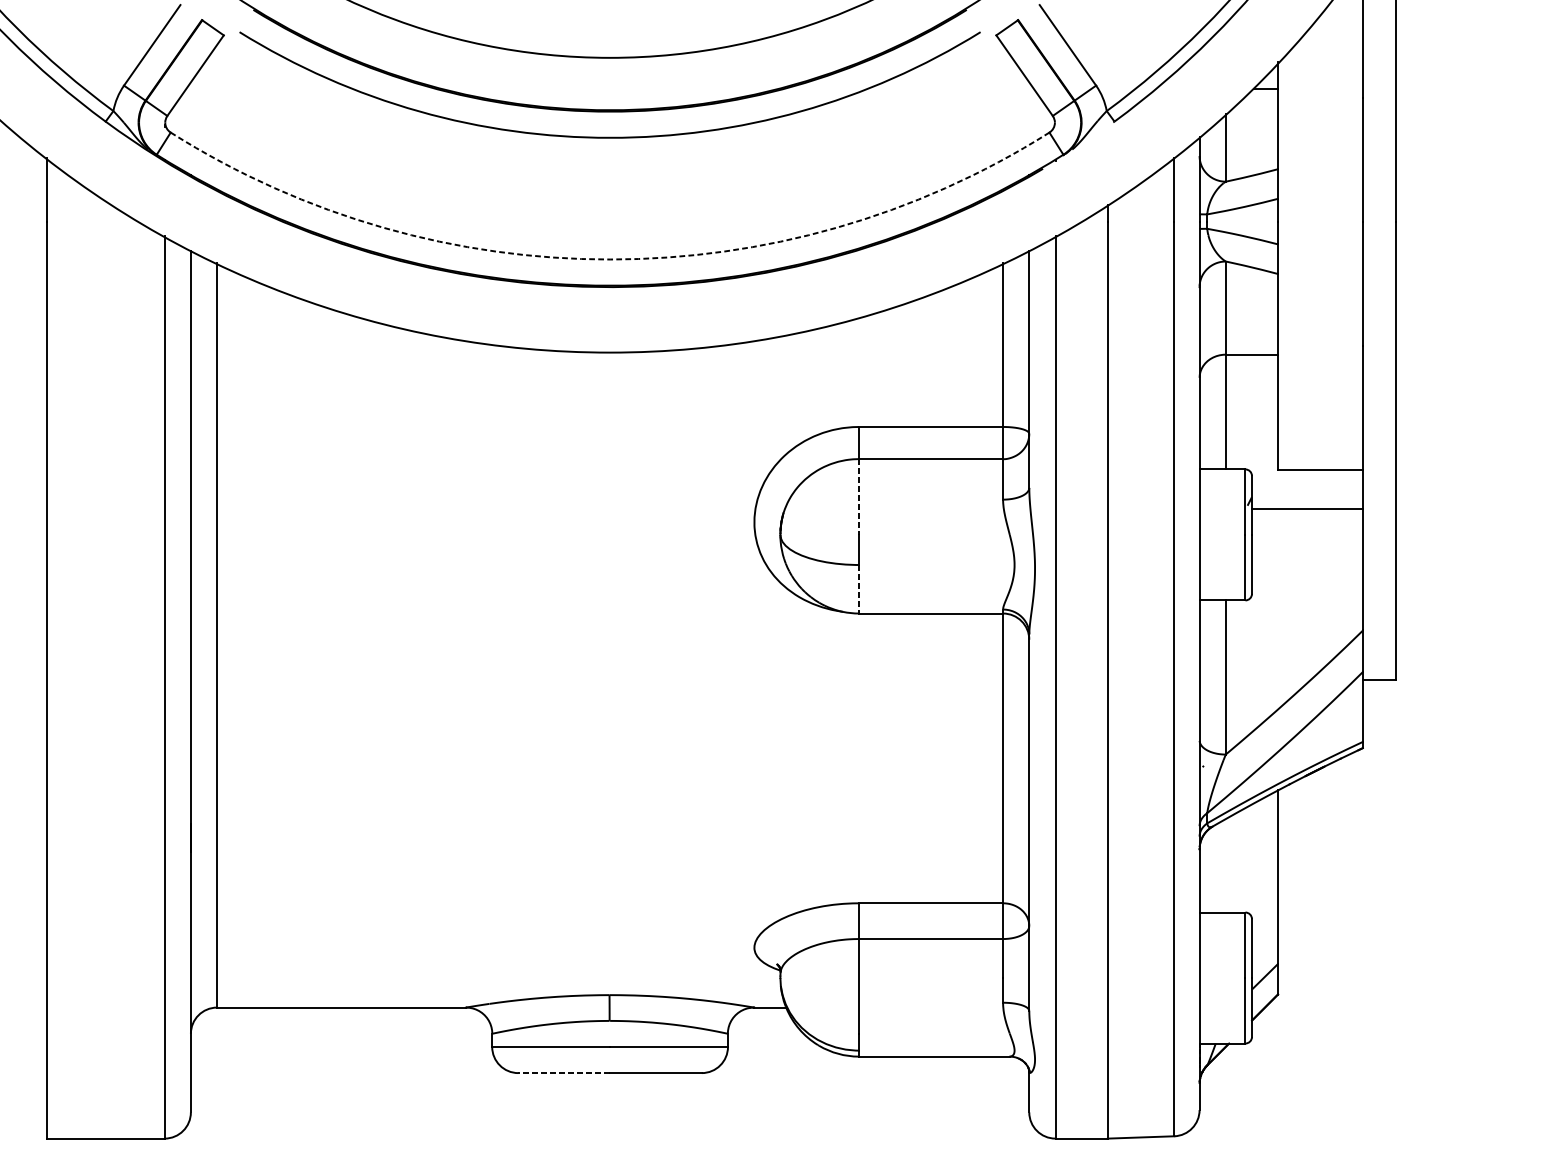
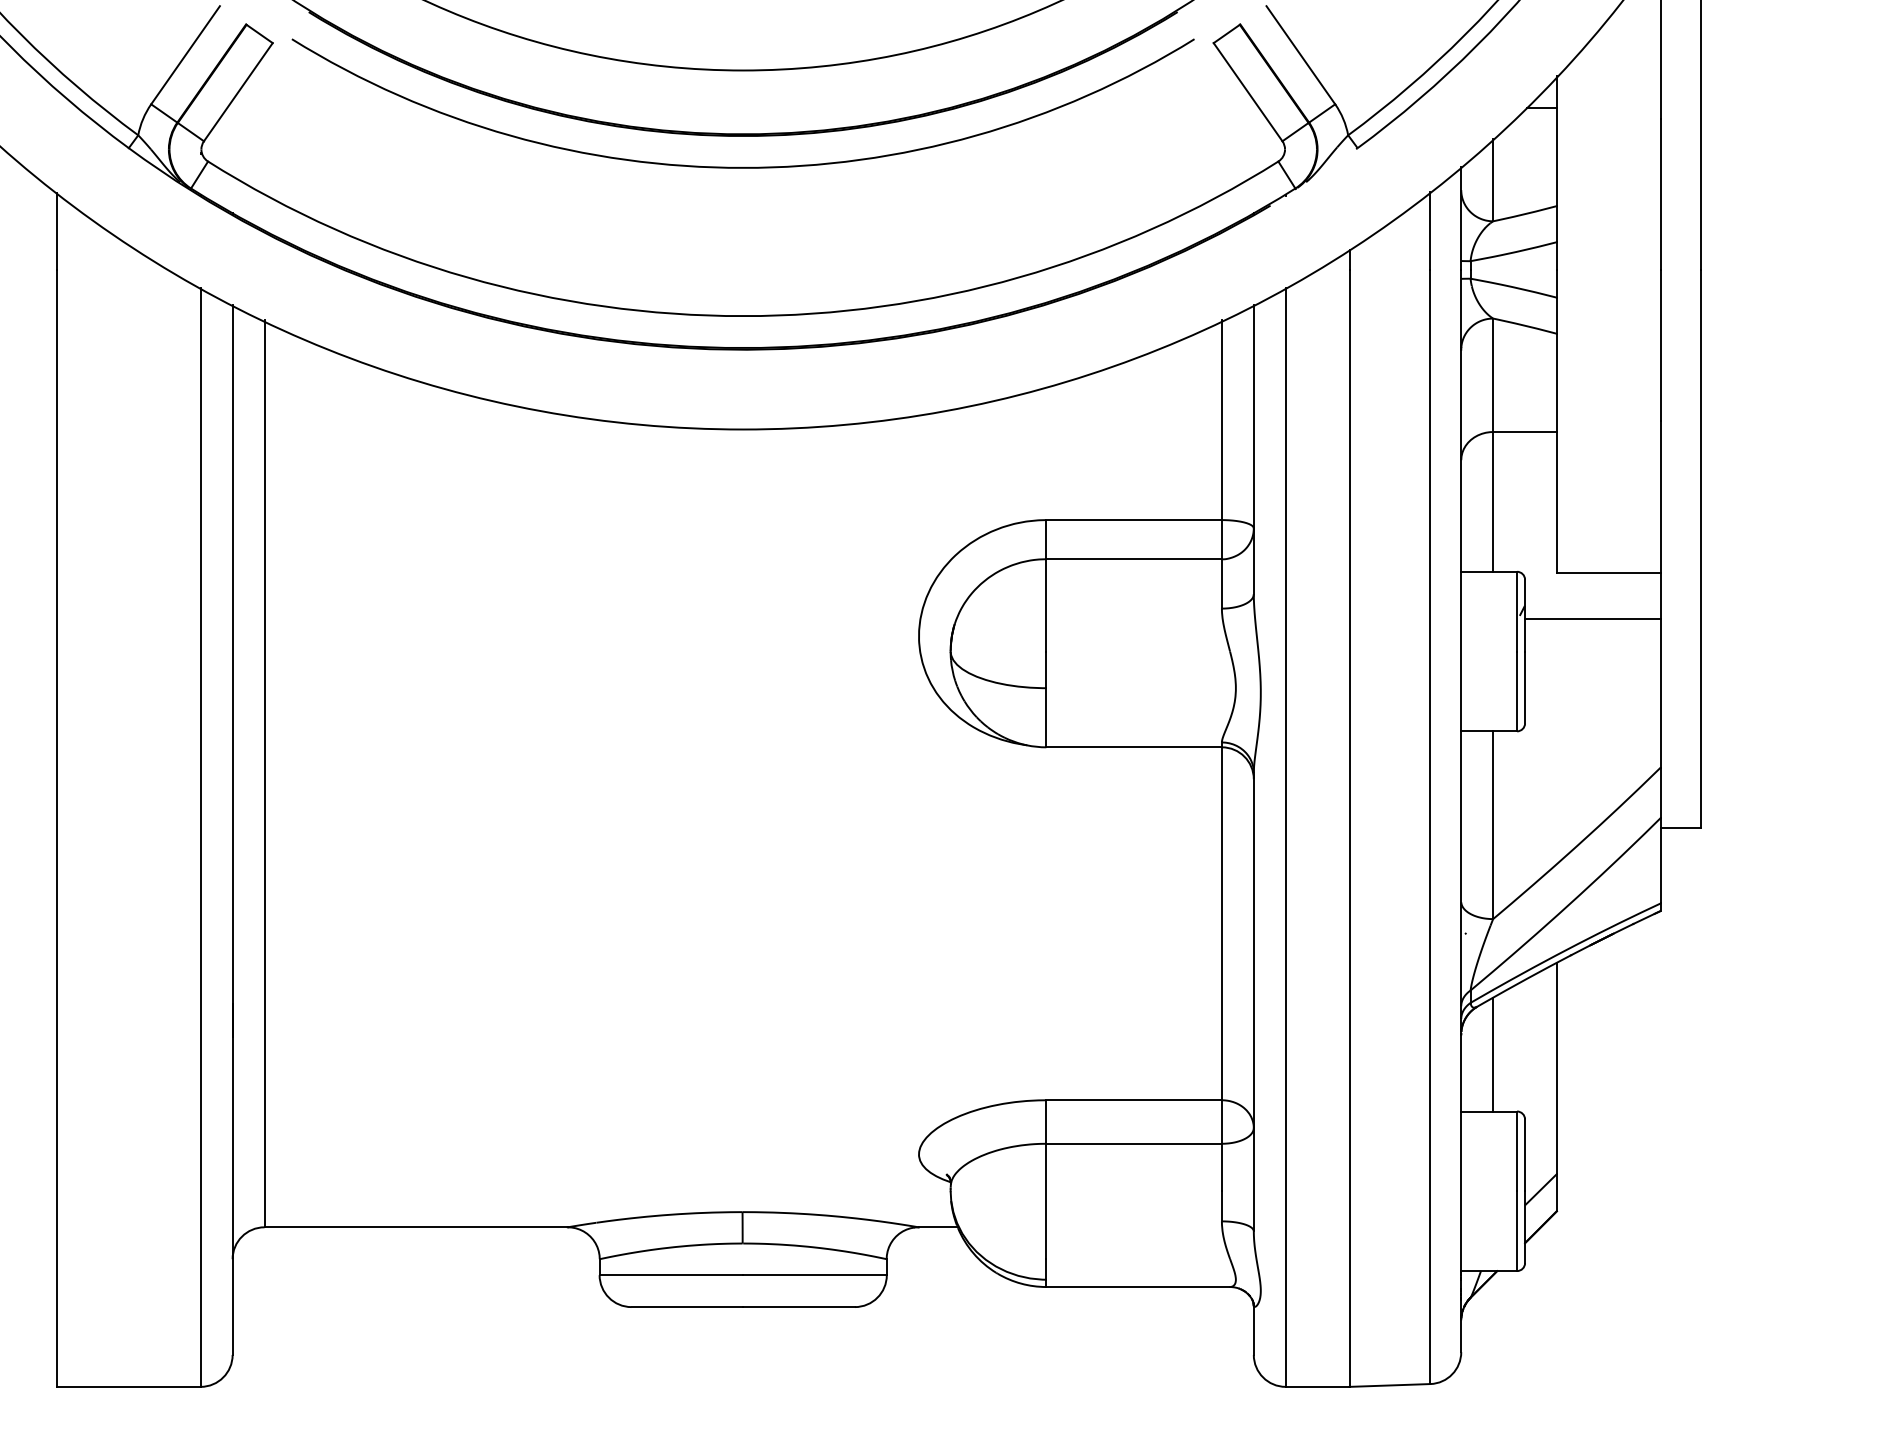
arc: (610, 259) -> (743, 316), dashed -> solid
line: (859, 497) -> (1046, 605), dashed -> solid
line: (859, 589) -> (1046, 717), dashed -> solid
line: (1226, 865) -> (1493, 1054), added
line: (564, 1073) -> (687, 1307), dashed -> solid

